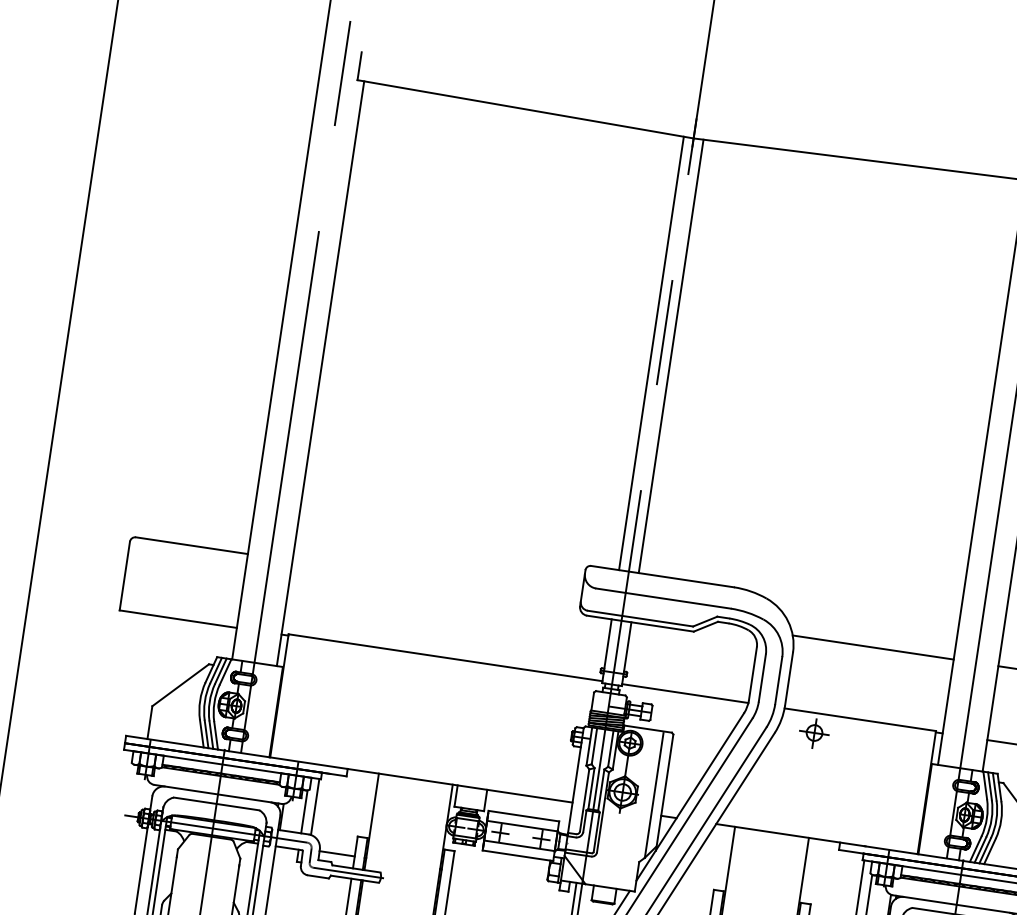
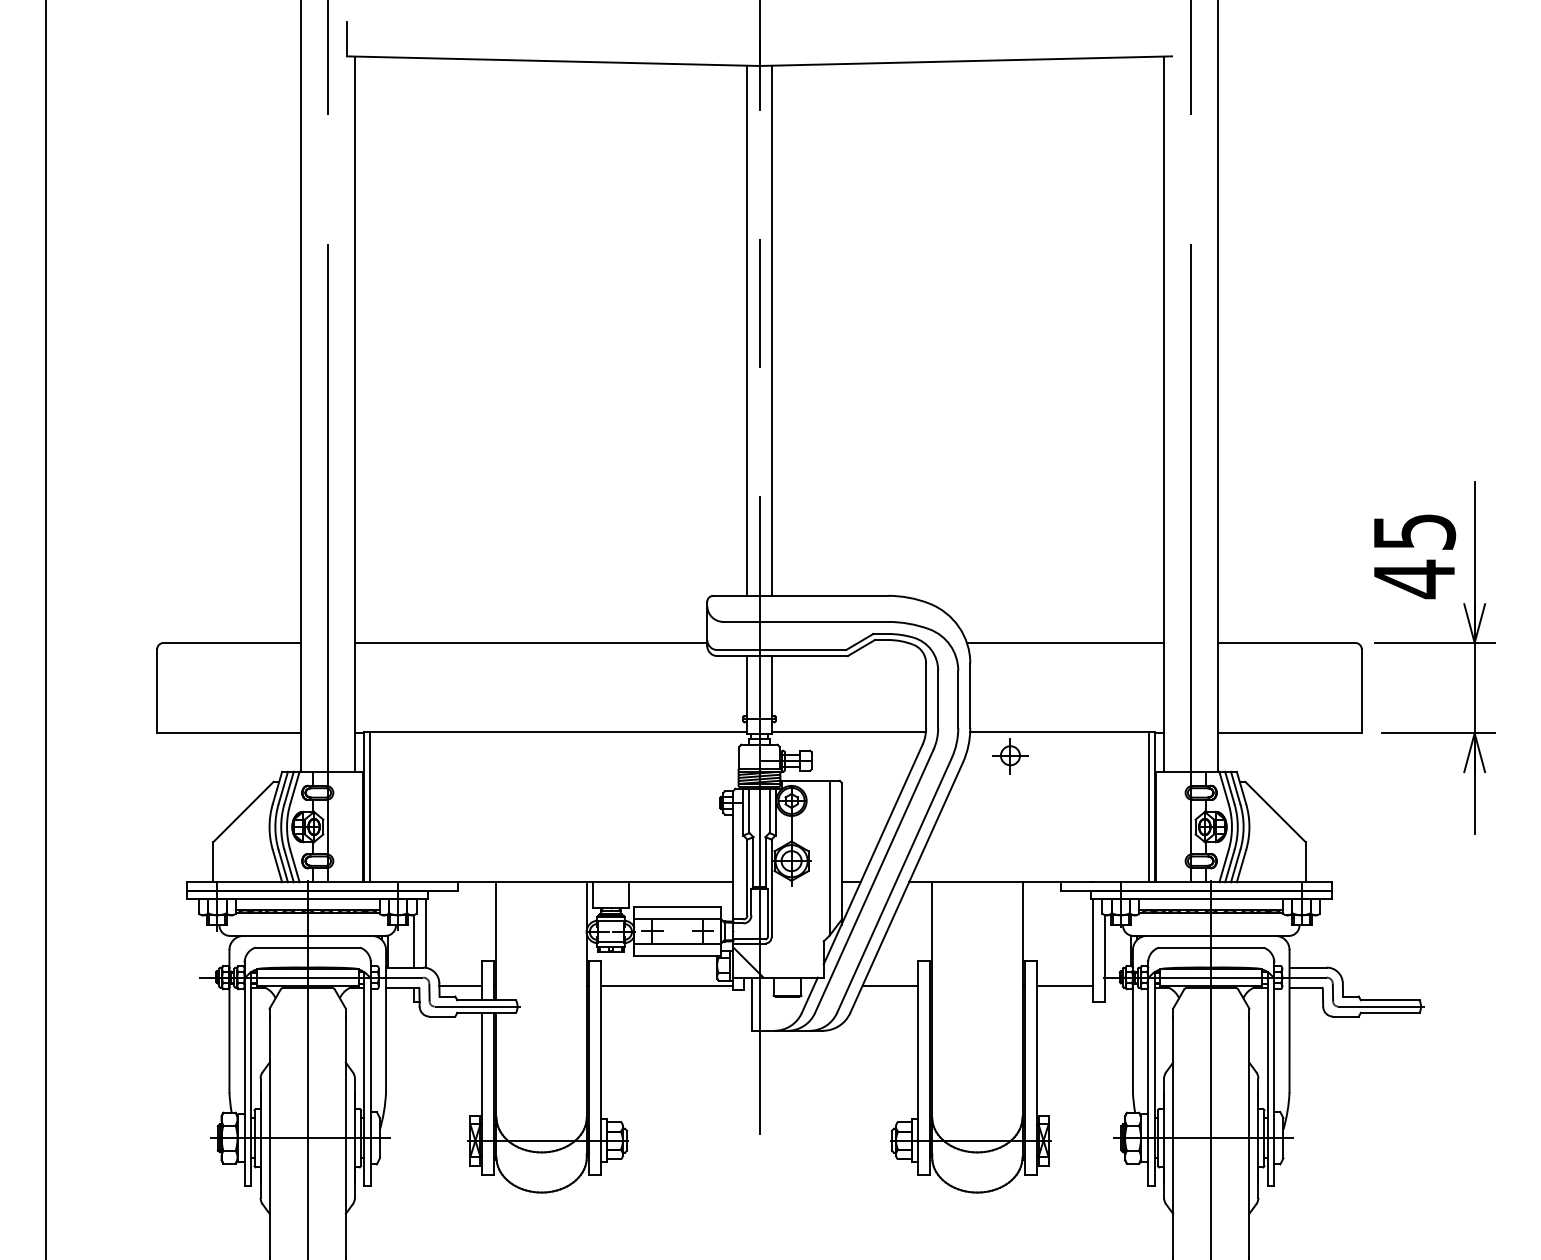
line: (436, 581) -> (531, 642), added
line: (284, 696) -> (369, 806), added
line: (922, 791) -> (1149, 806), added
line: (505, 878) -> (666, 985), added
line: (688, 906) -> (890, 985), added

